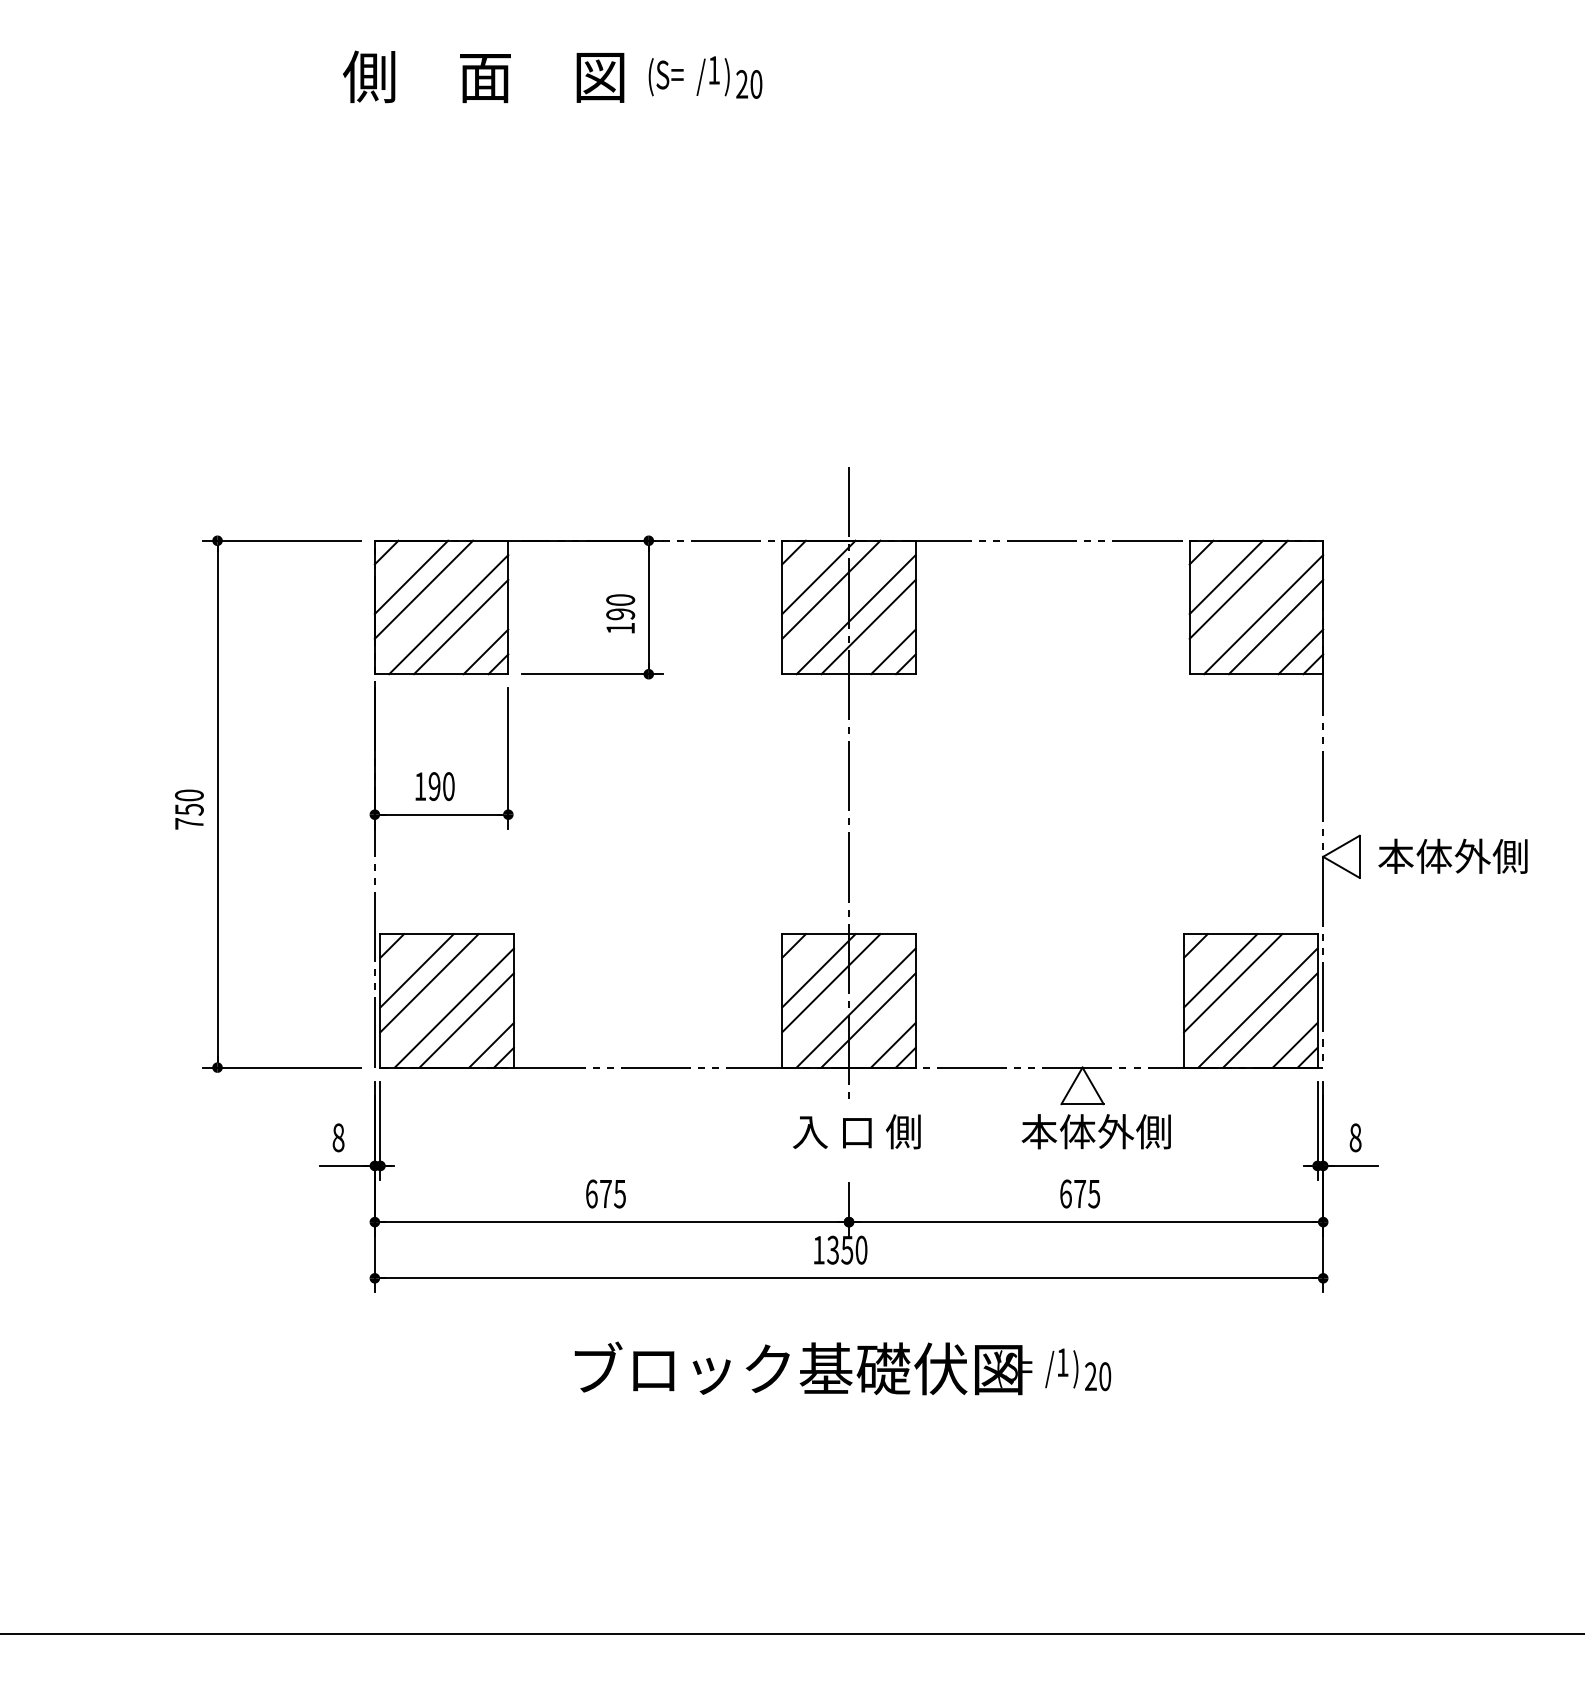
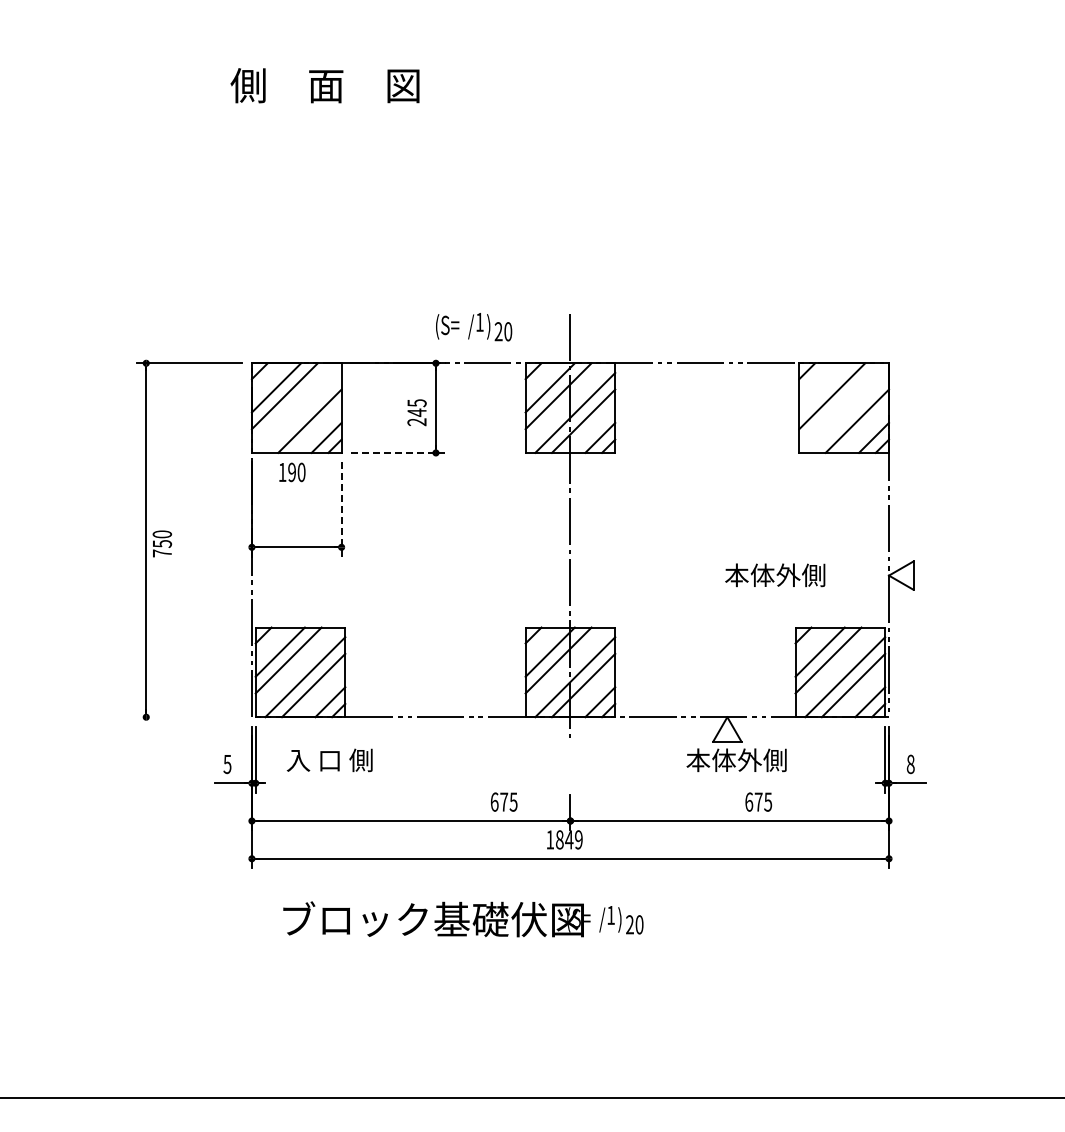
text: (482, 76) -> (324, 85), moved
text: (706, 78) -> (474, 327), moved
line: (1225, 576) -> (823, 387), removed
line: (448, 613) -> (301, 412), removed
text: (619, 613) -> (416, 412), 190 -> 245
line: (1262, 613) -> (848, 412), removed
line: (593, 673) -> (398, 452), solid -> dashed
line: (508, 759) -> (341, 510), solid -> dashed
text: (435, 786) -> (292, 472), moved
text: (189, 809) -> (162, 543), moved
text: (1453, 856) -> (775, 575), moved
line: (281, 1068) -> (189, 717), removed
text: (856, 1132) -> (329, 760), moved
text: (338, 1136) -> (227, 763), 8 -> 5
text: (606, 1193) -> (504, 801), moved
text: (1079, 1193) -> (758, 801), moved
text: (846, 1249) -> (568, 839), 1350 -> 1849
text: (843, 1368) -> (463, 919), moved

